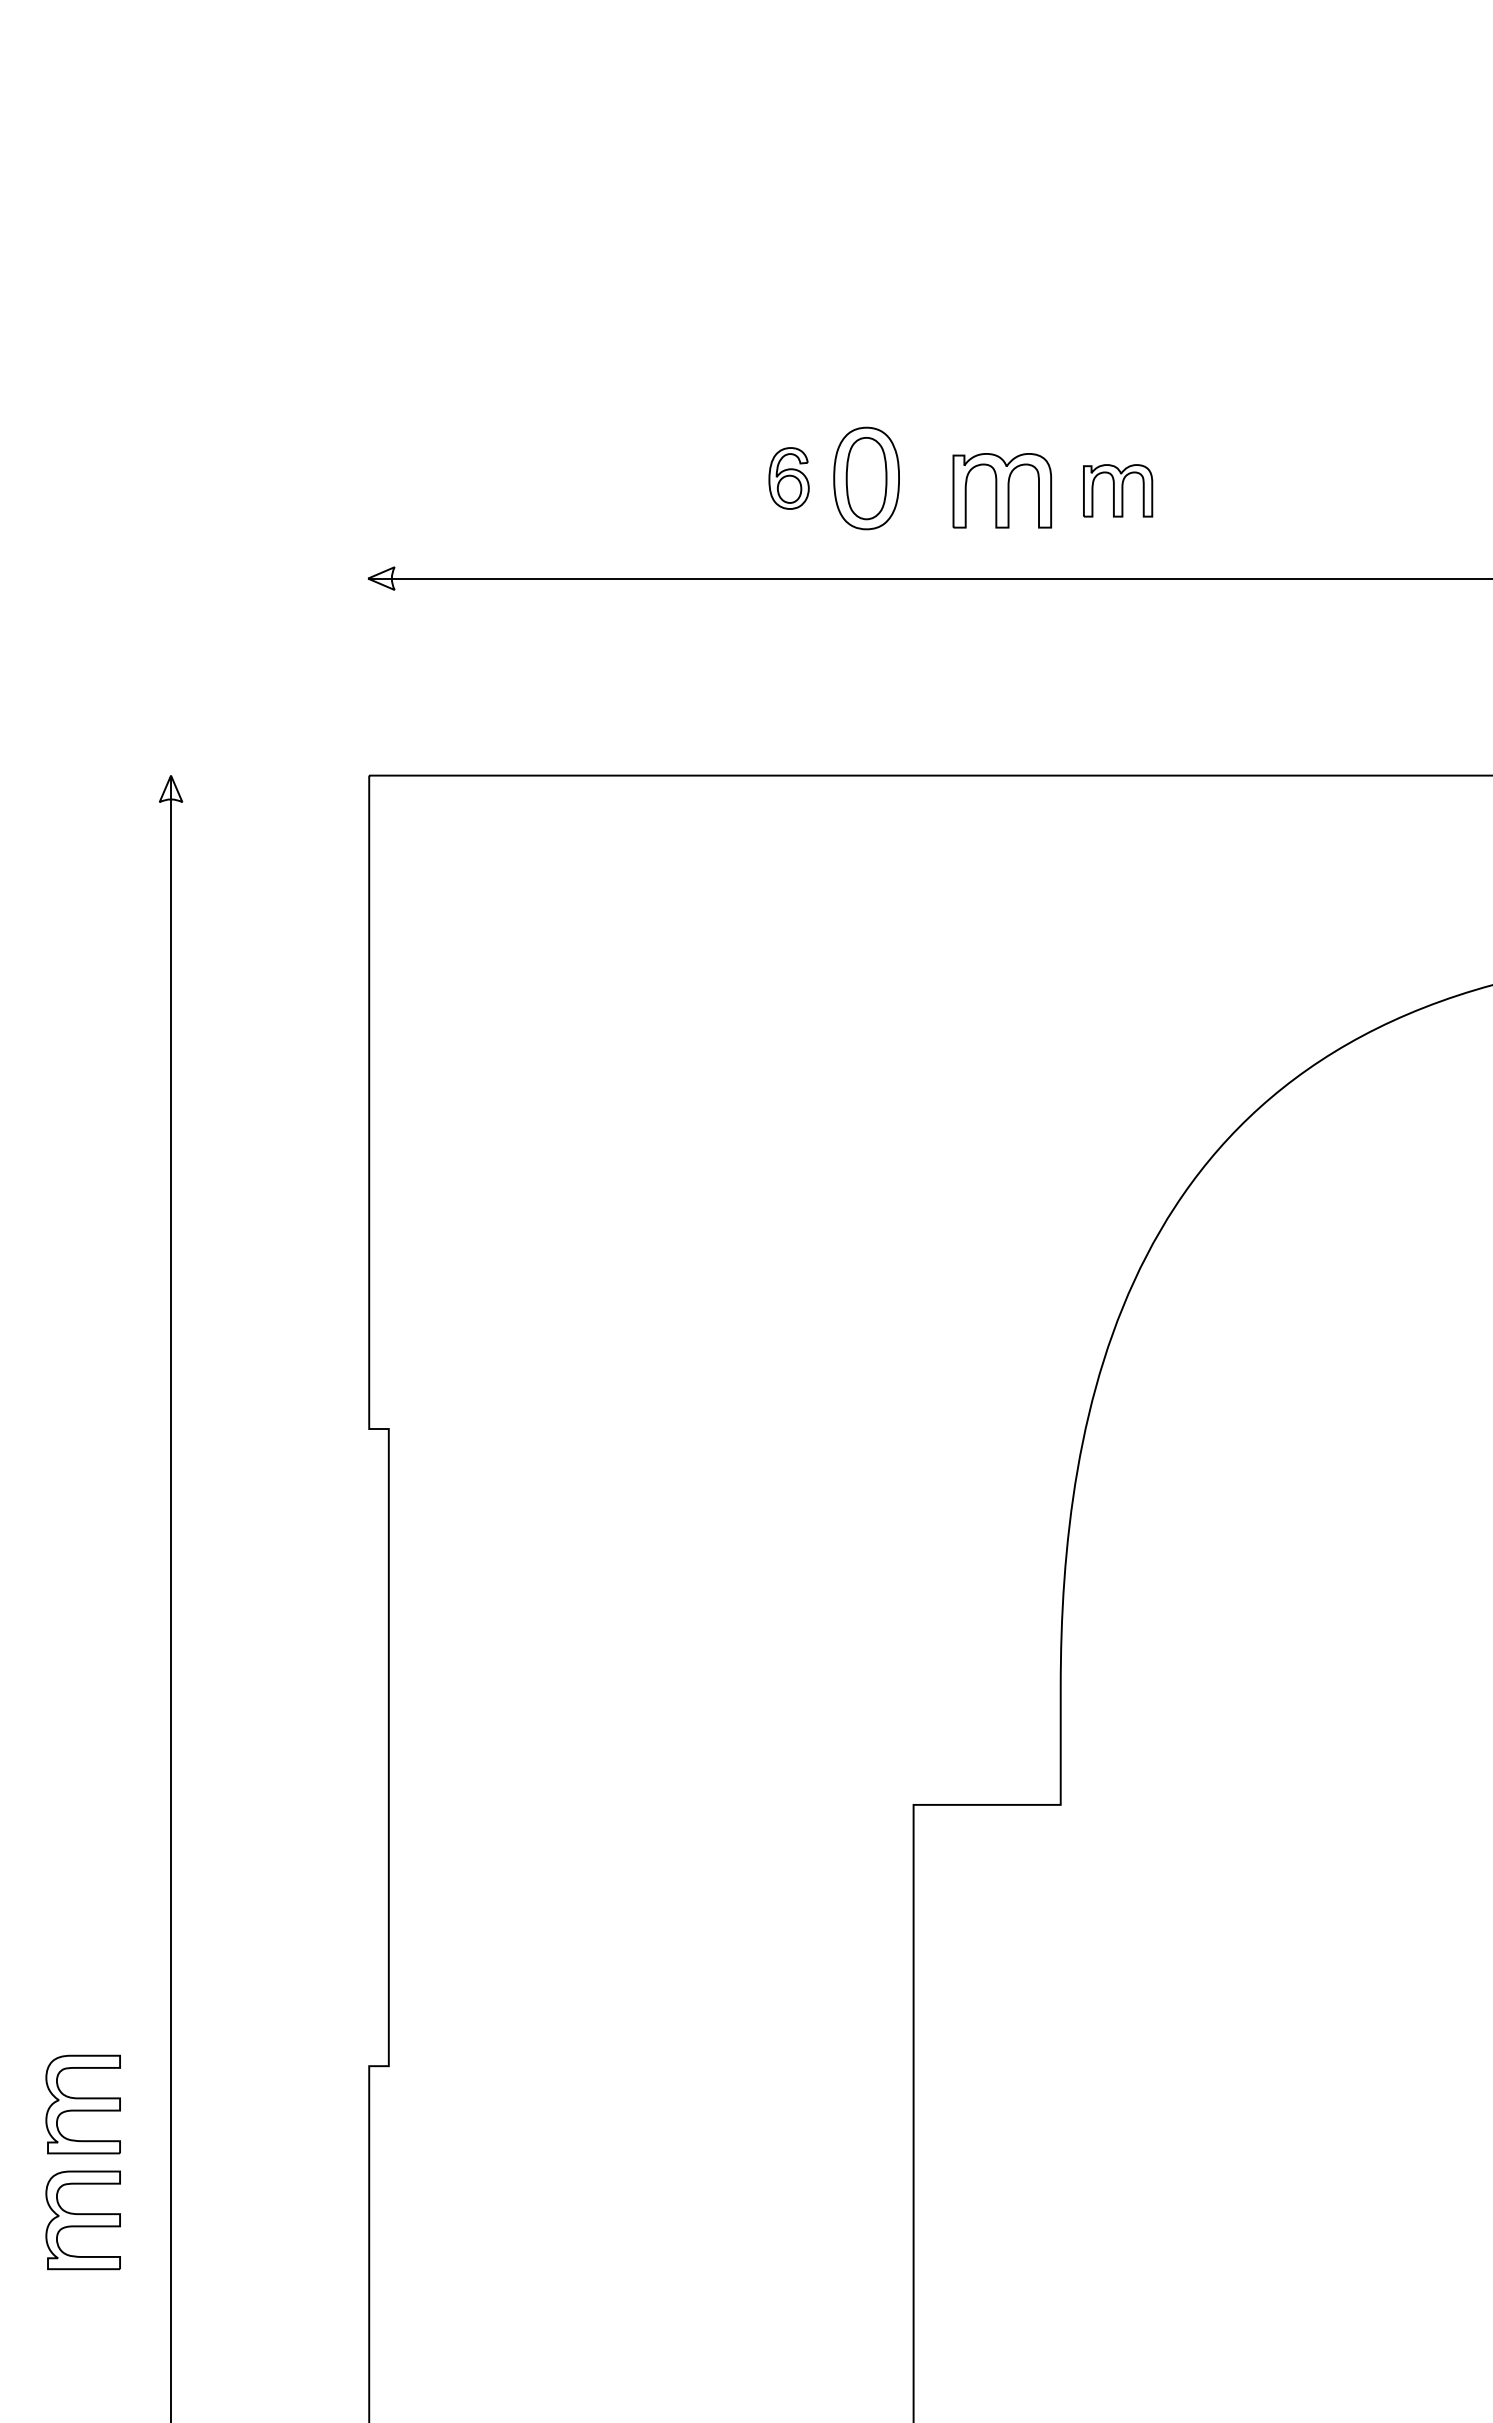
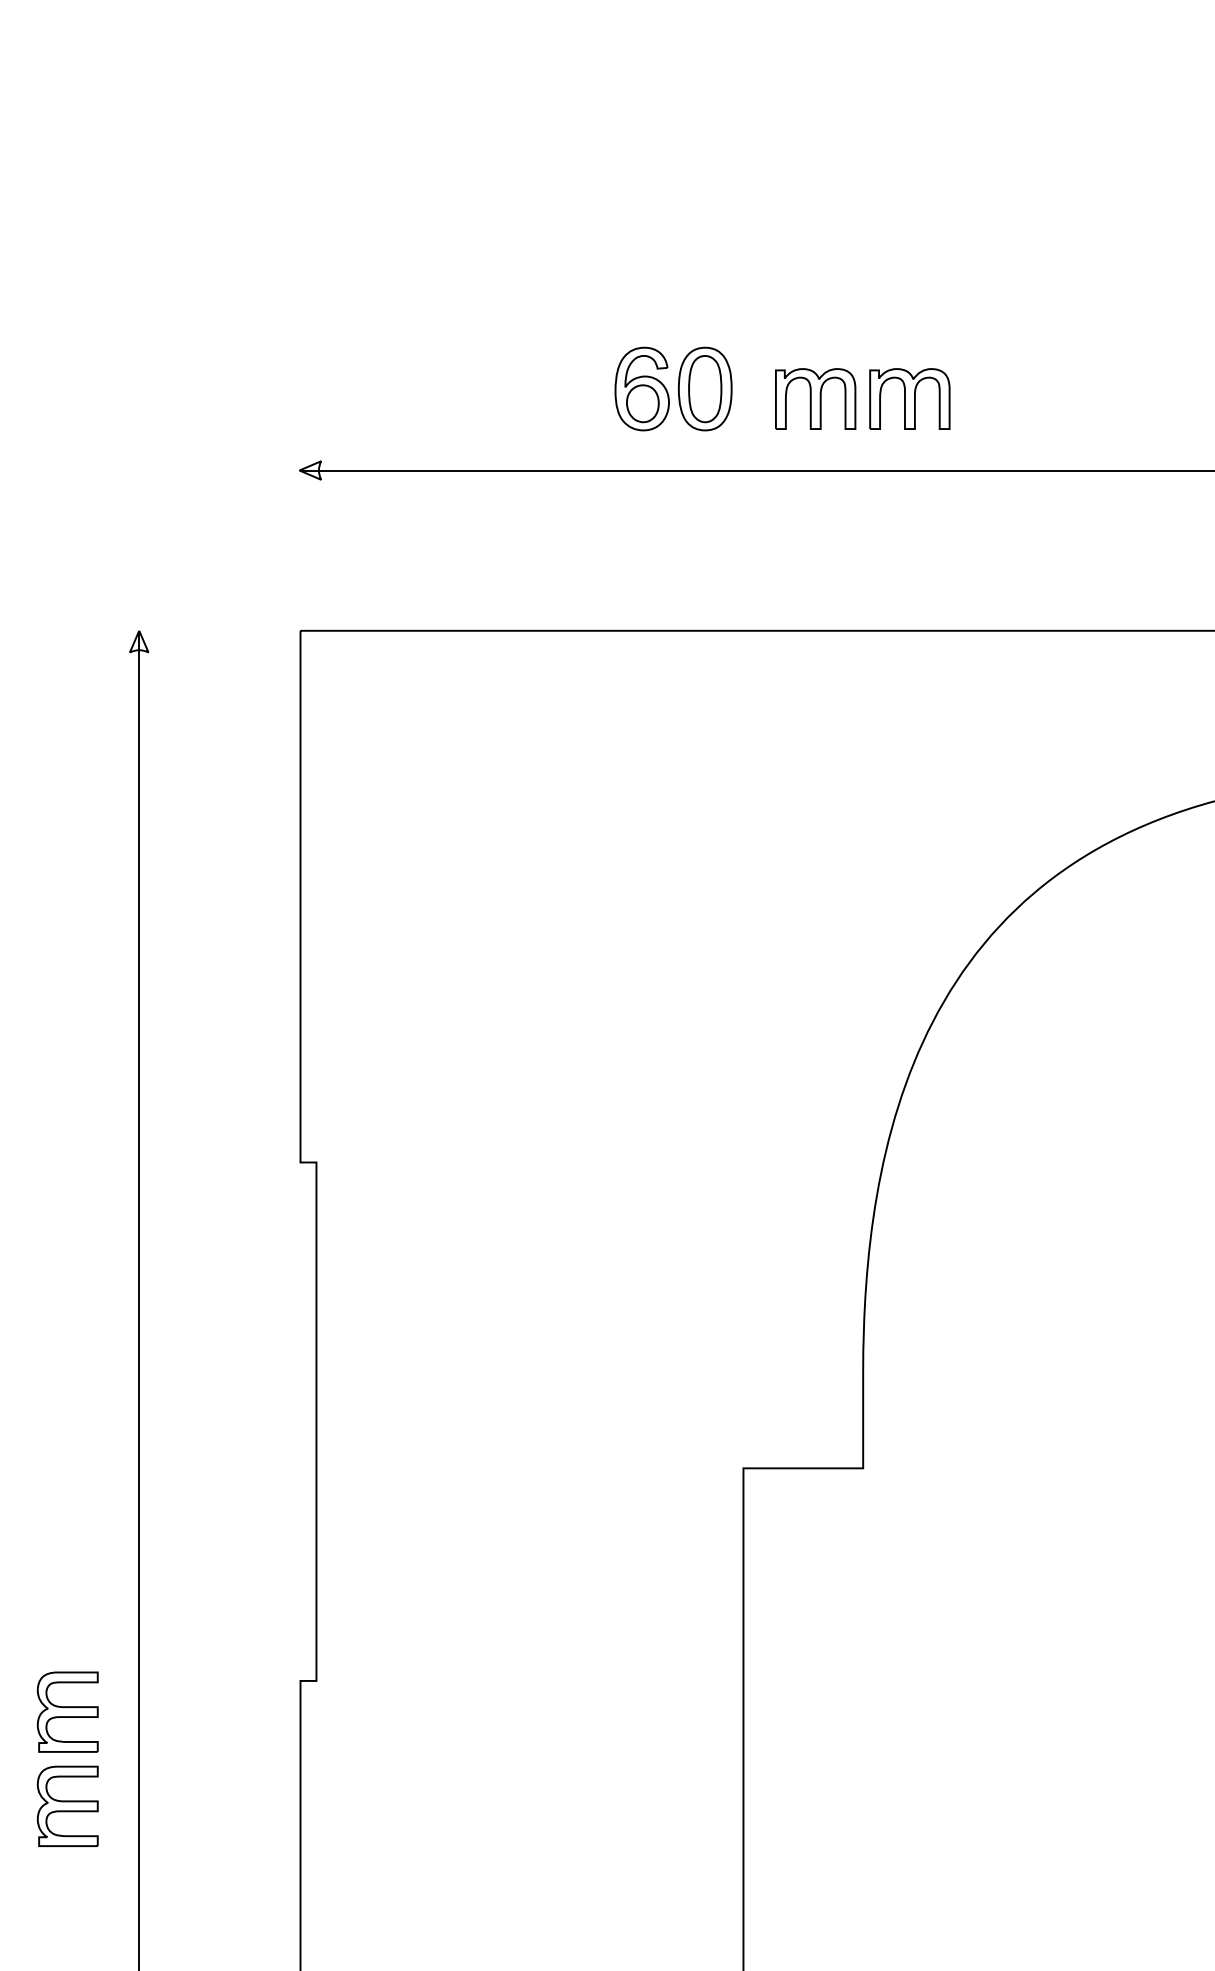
part: (788, 478) -> (641, 389), size x1.67
part: (1117, 490) -> (909, 398), size x1.43

